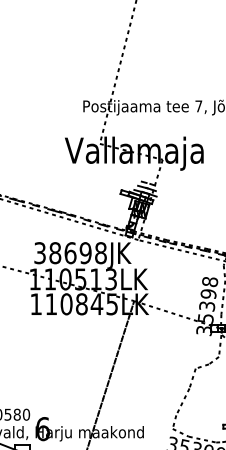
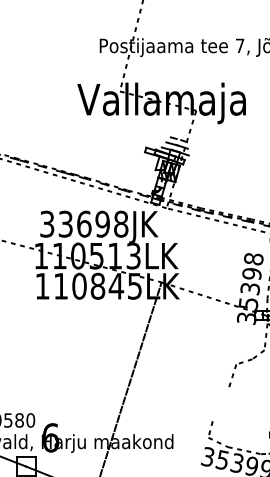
text: (55, 253) -> (66, 224), 38698JK -> 33698JK
line: (182, 401) -> (220, 404), removed

